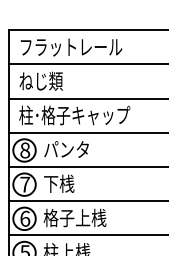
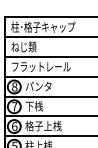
text: (74, 45) -> (43, 26), フラットレール -> 柱･格子キャップ
text: (74, 115) -> (43, 66), 柱･格子キャップ -> フラットレール

